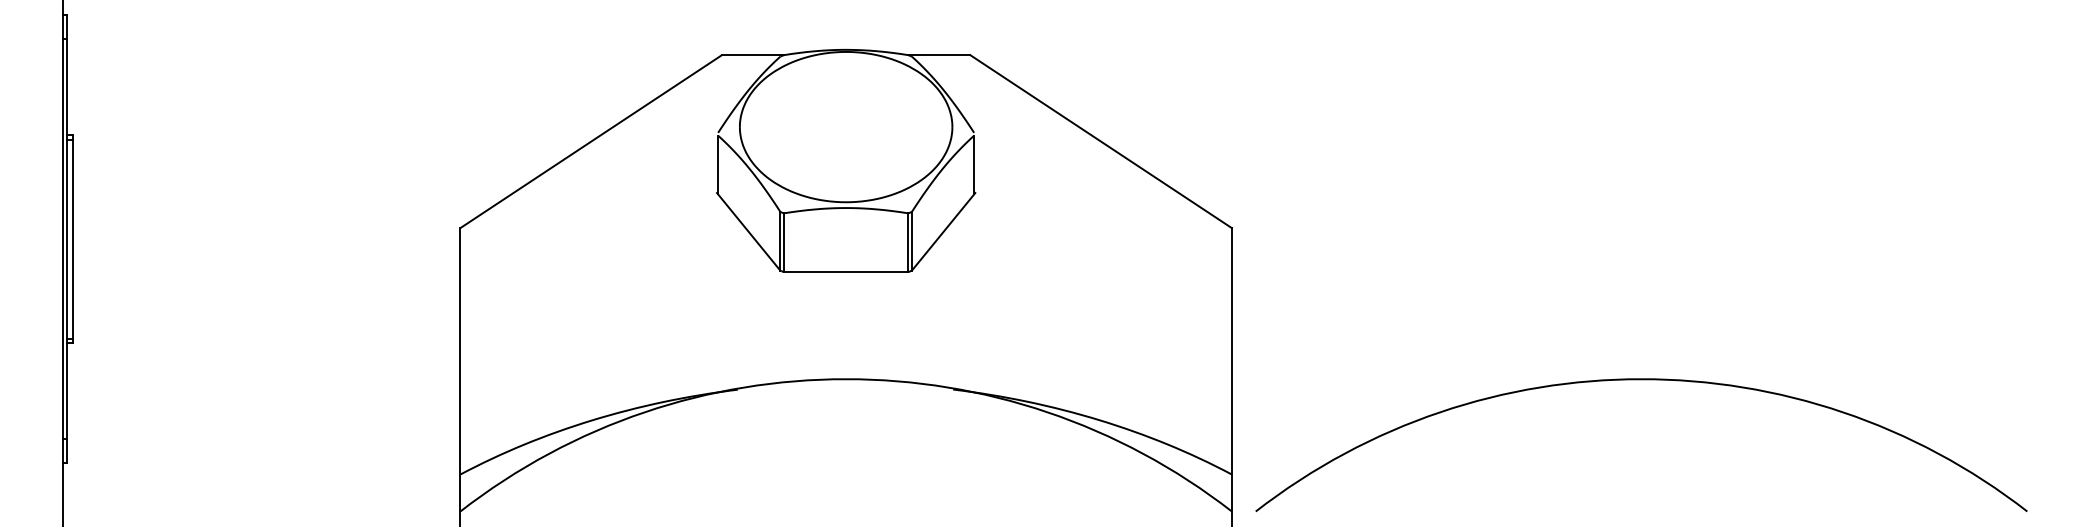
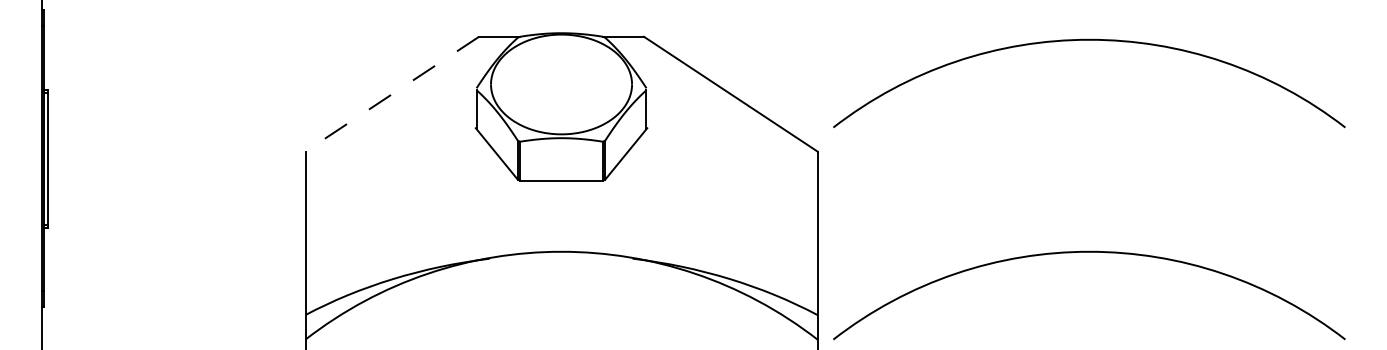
arc: (1641, 60) -> (1089, 40), added
line: (589, 142) -> (391, 94), solid -> dashed

